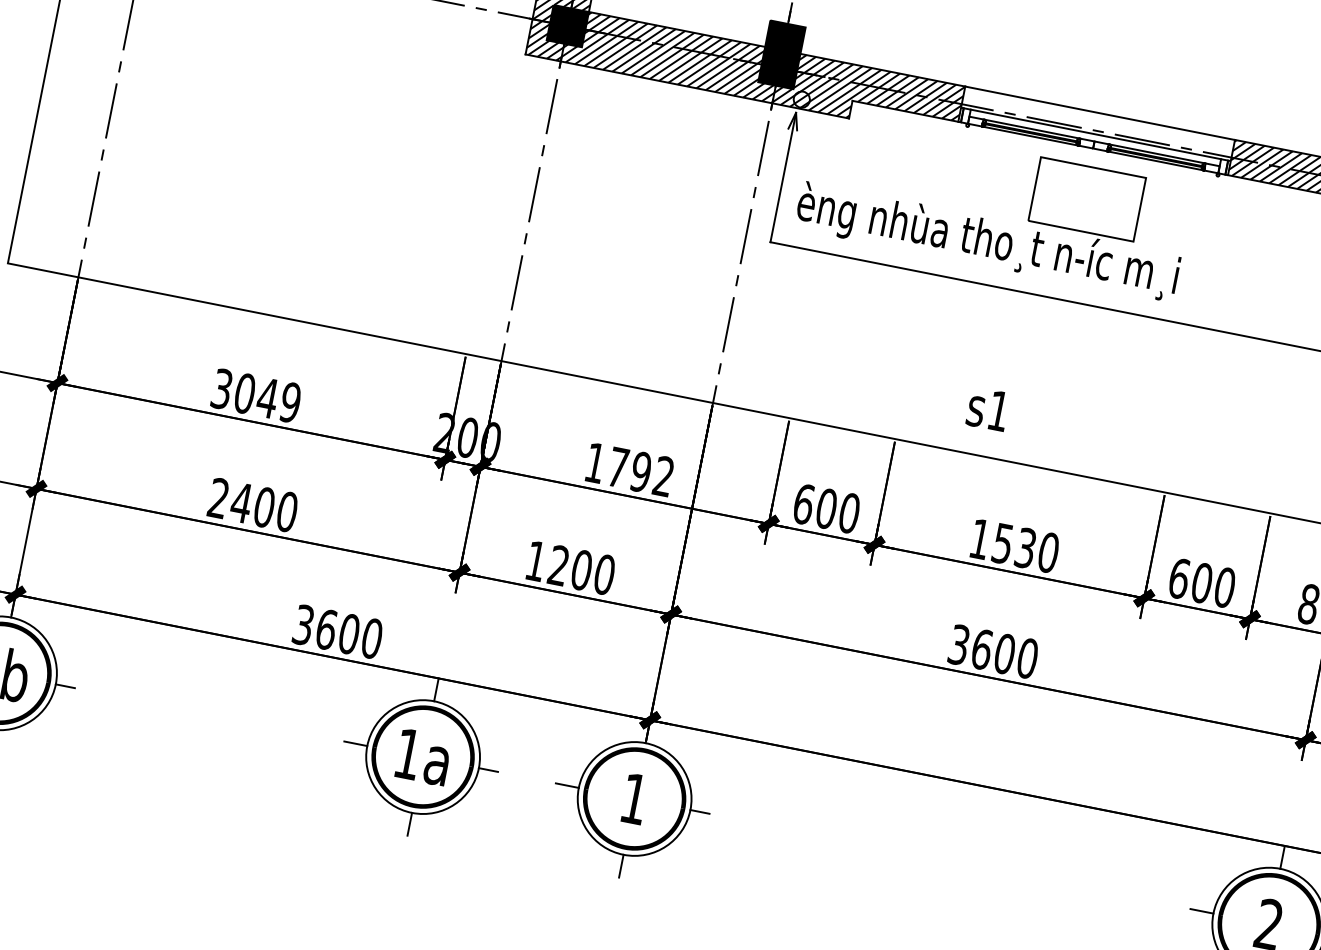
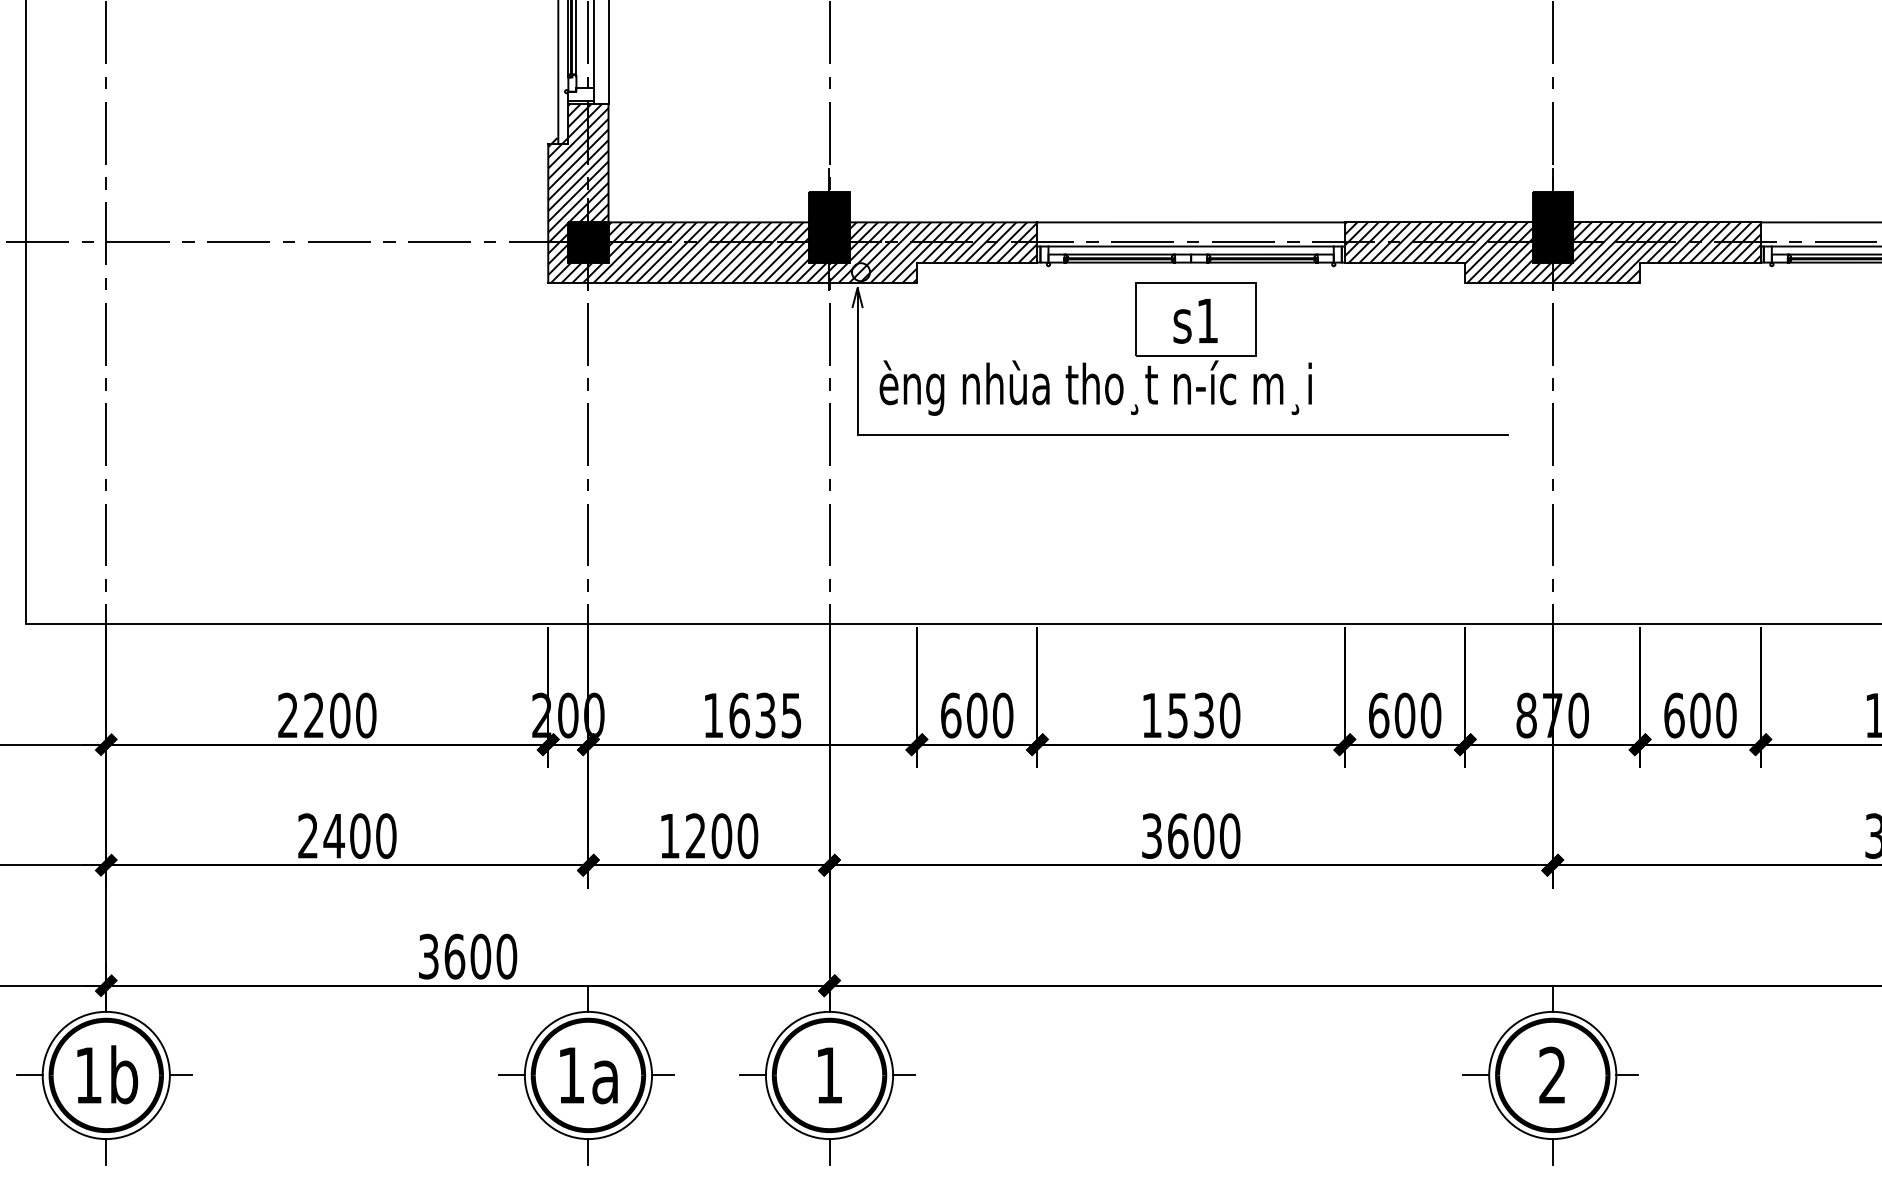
text: (256, 395) -> (327, 715), 3049 -> 2200
text: (988, 409) -> (1195, 321), moved
text: (640, 471) -> (765, 715), 1792 -> 1635

